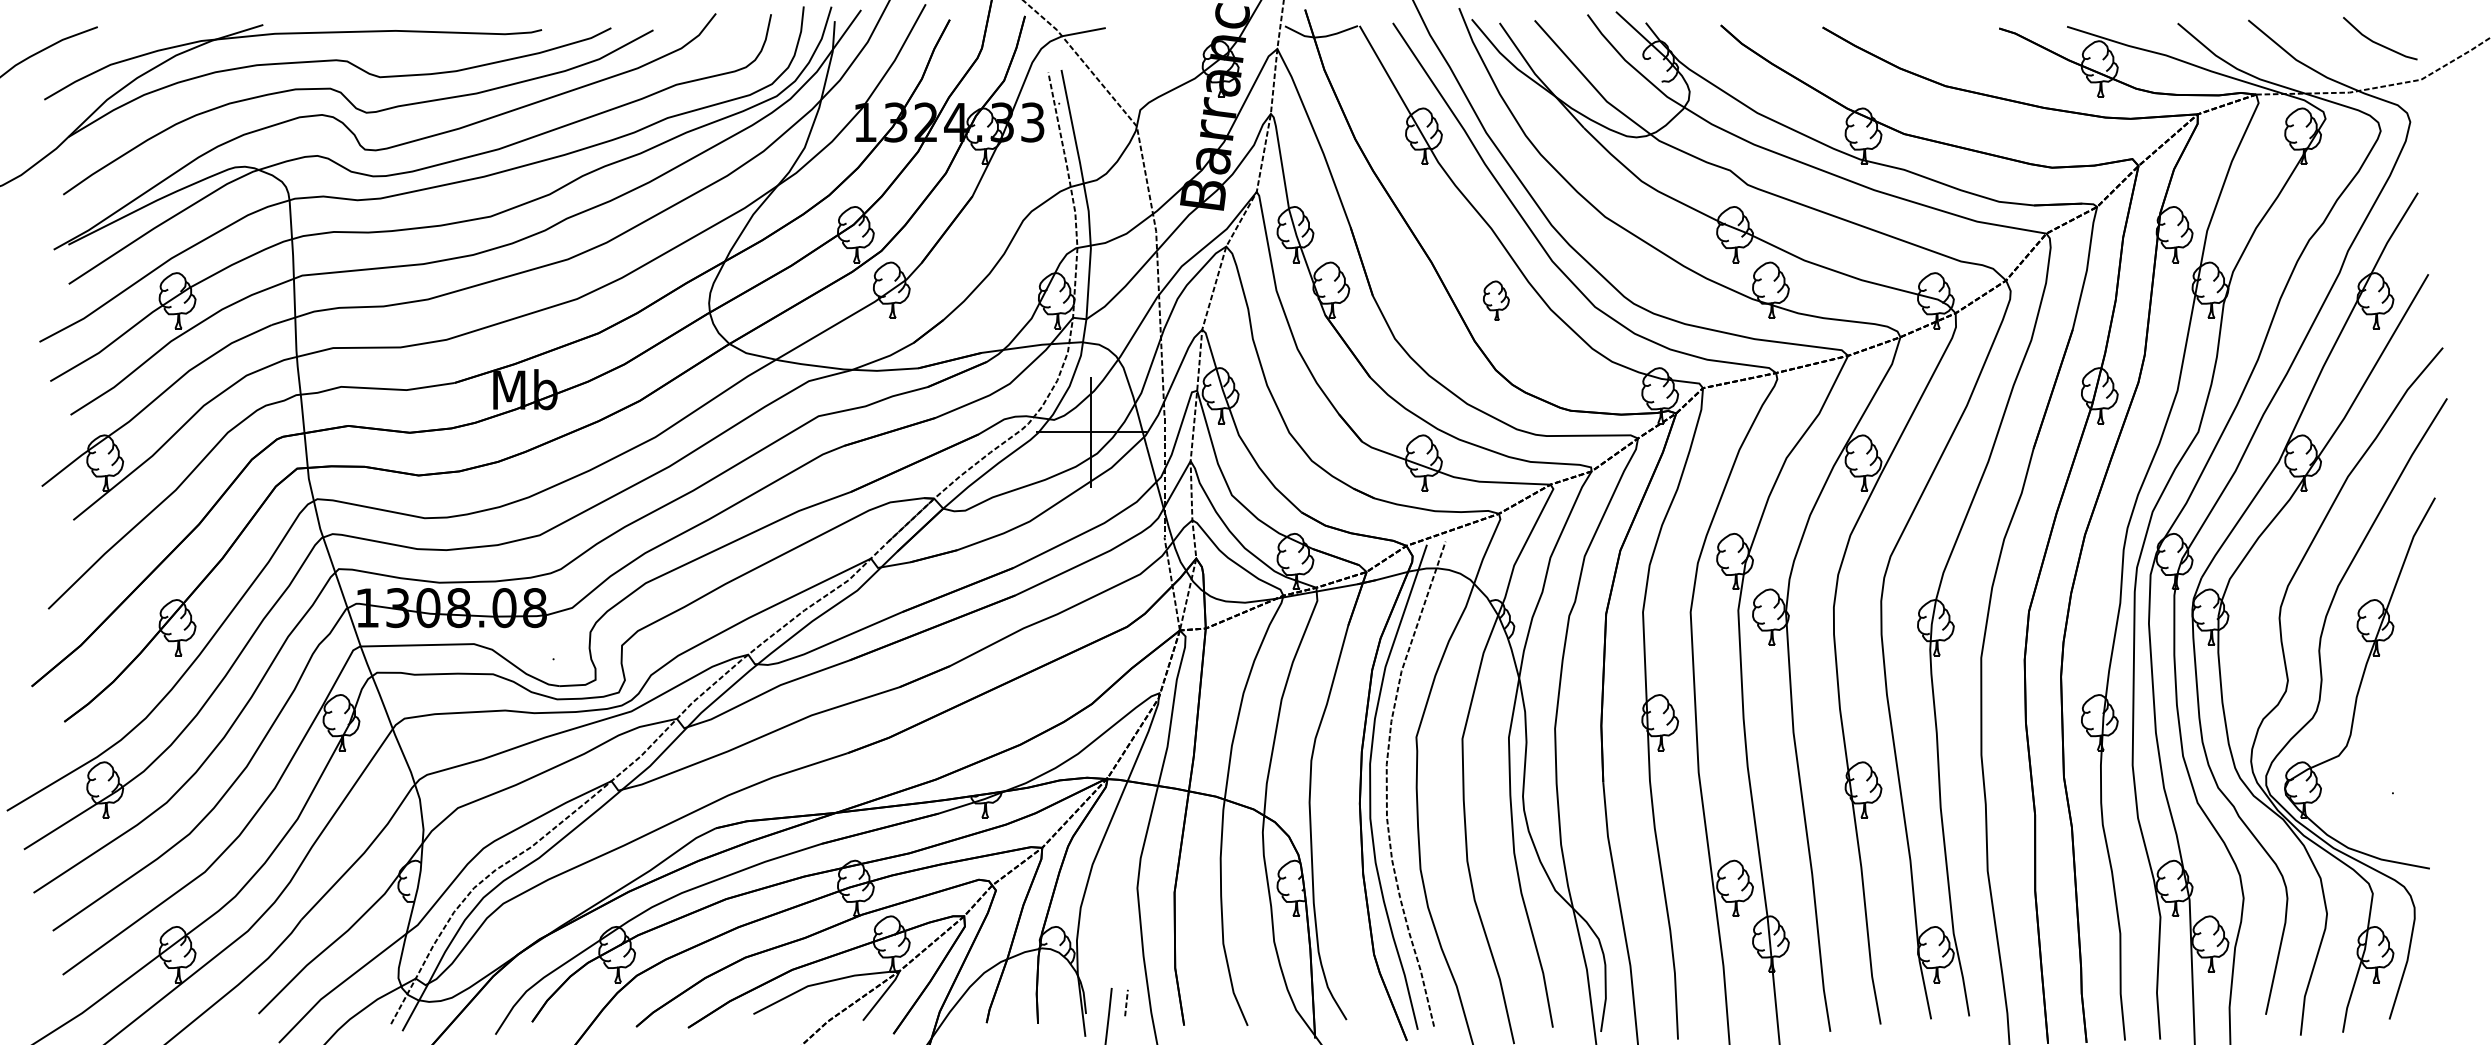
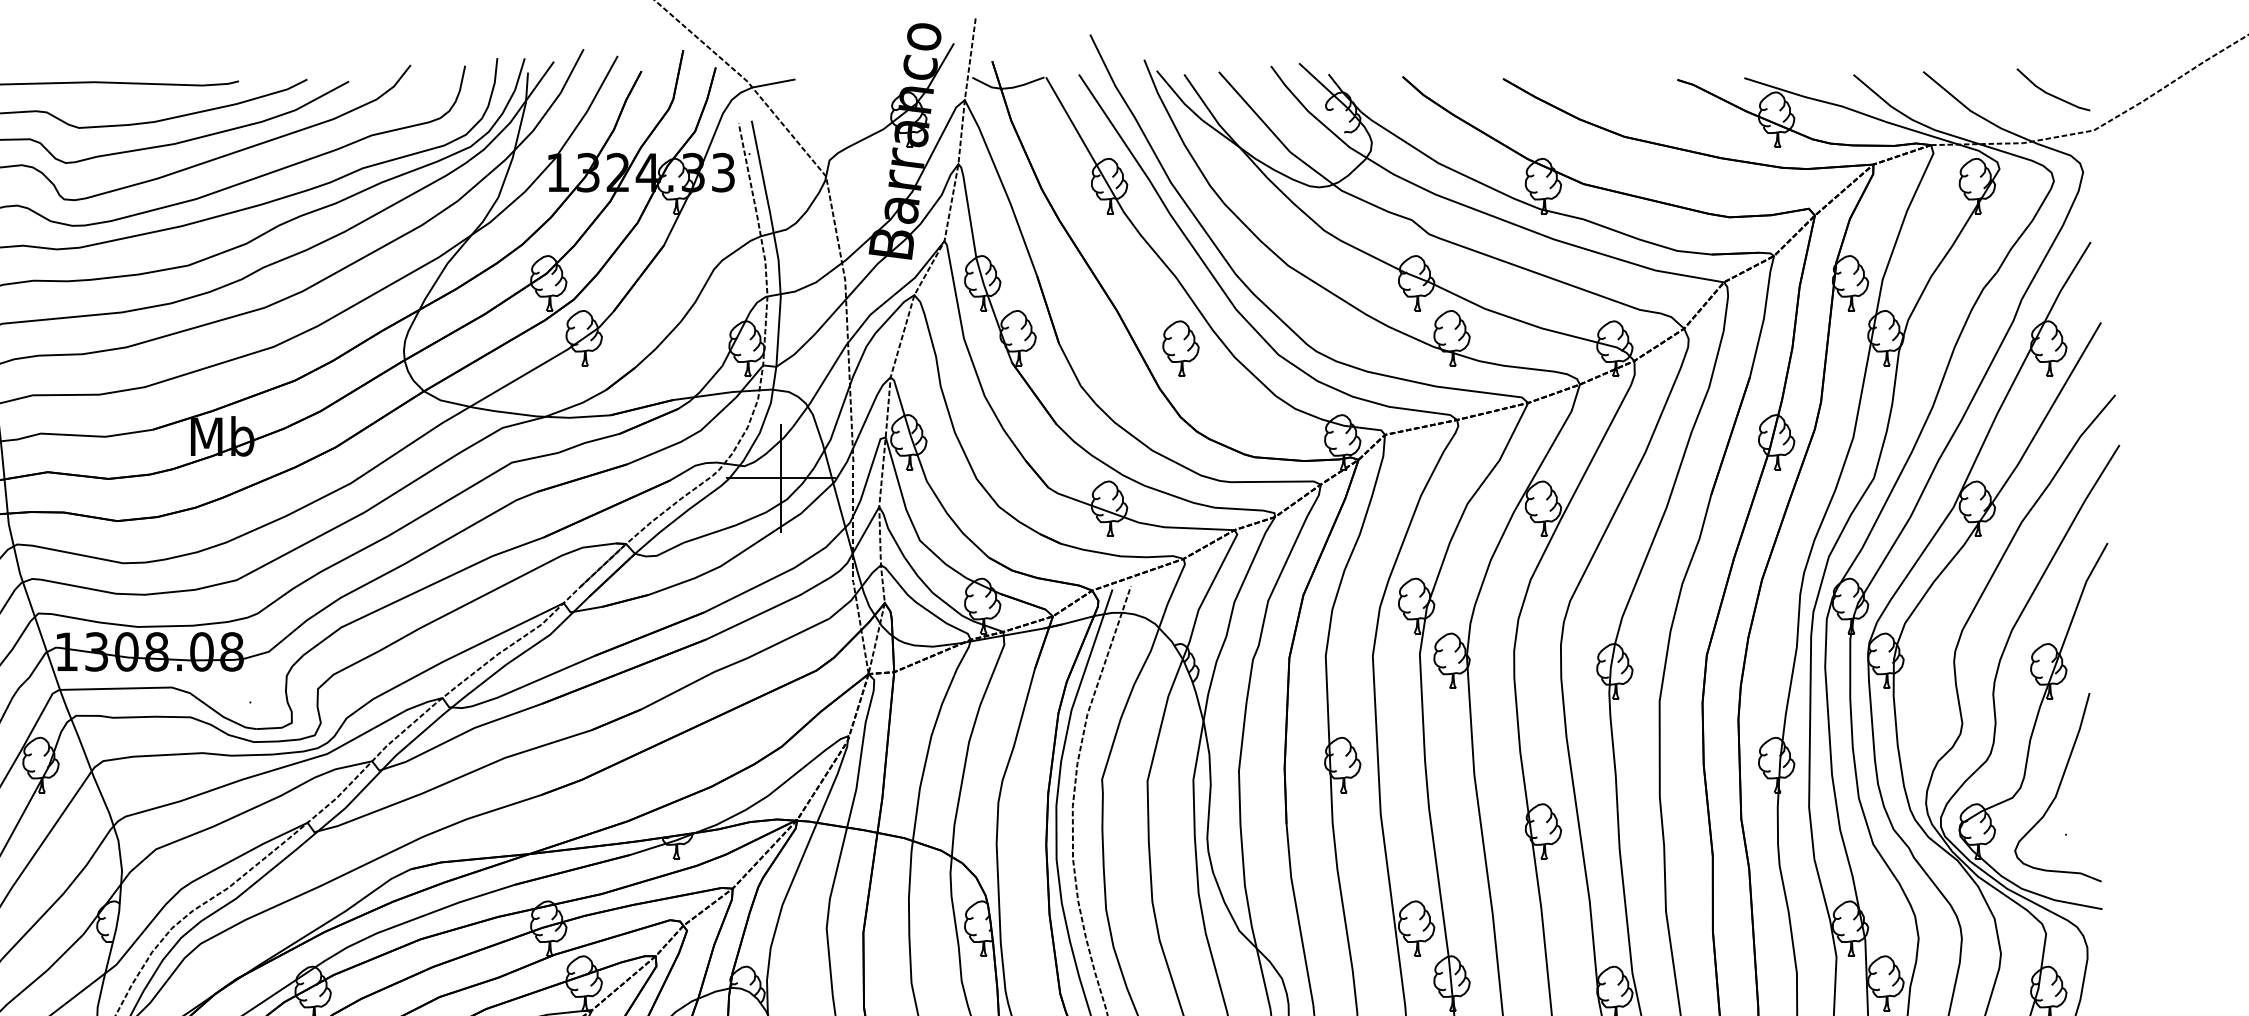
part: (1496, 300) -> (1181, 348), size x1.43
curve: (2384, 745) -> (2057, 787), added

